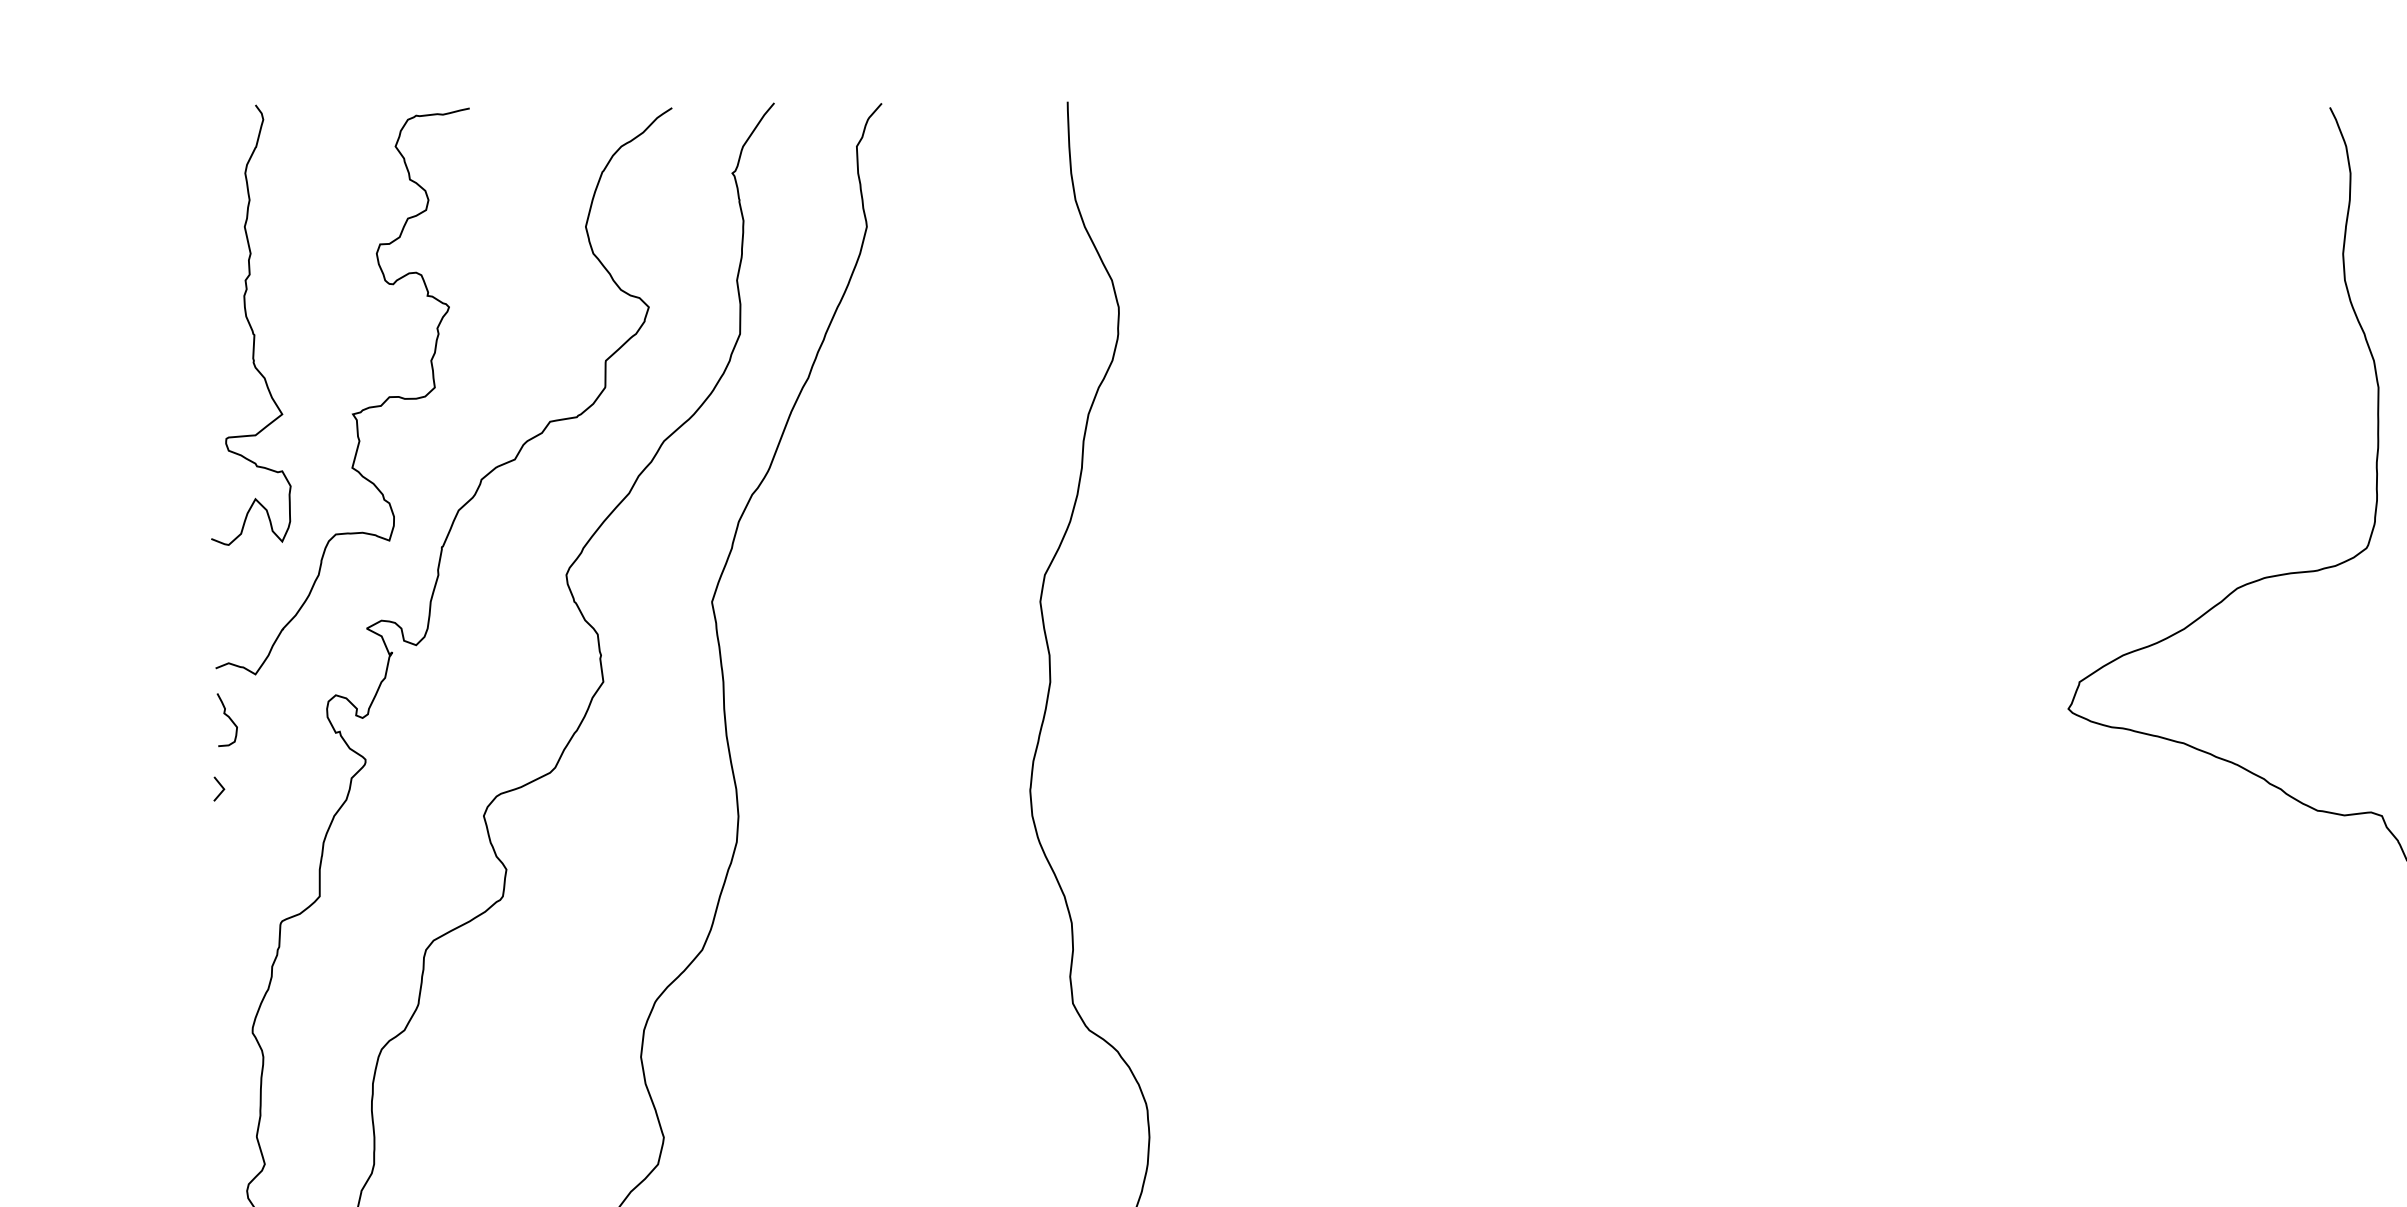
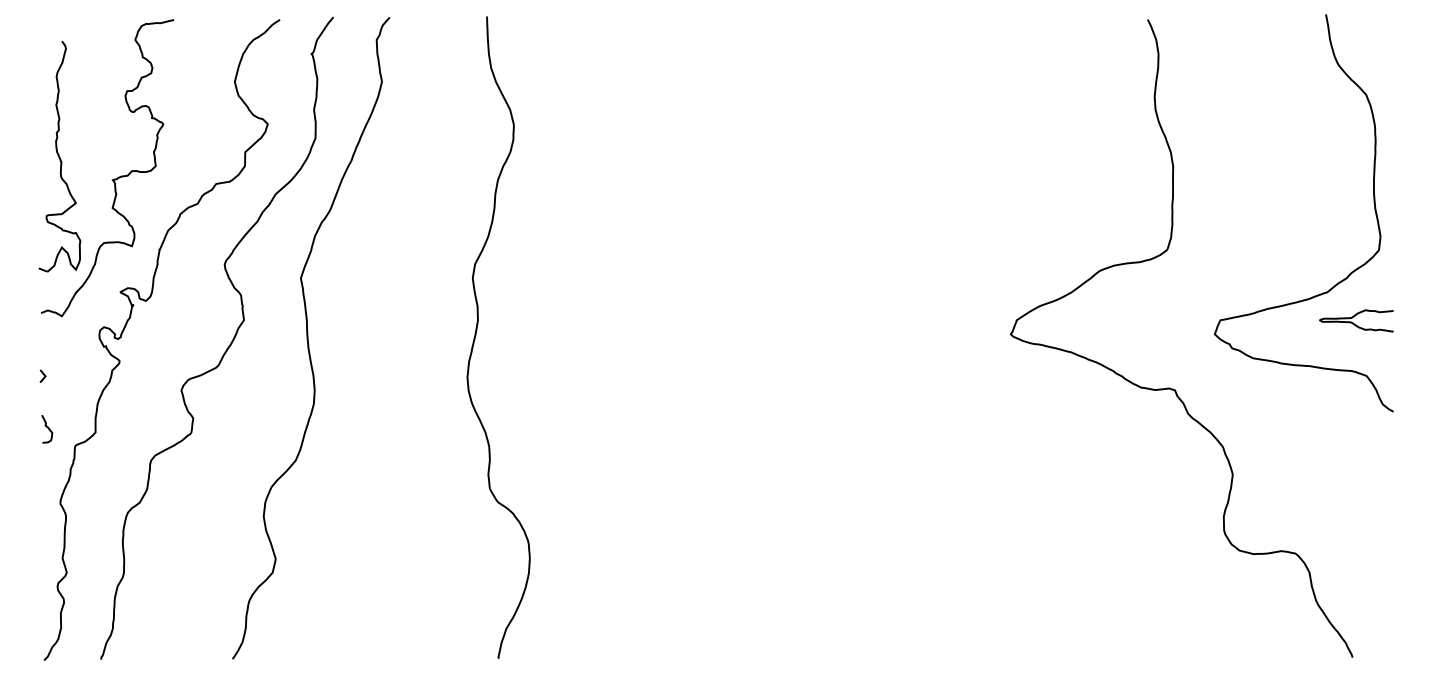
curve: (250, 325) -> (59, 156), moved
curve: (227, 718) -> (47, 428), moved

